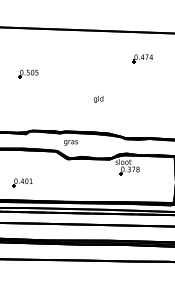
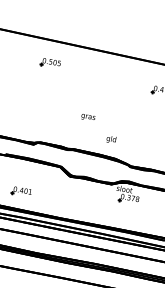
part: (28, 73) -> (50, 62), moved
text: (98, 99) -> (111, 139), moved
text: (70, 142) -> (87, 117), moved

